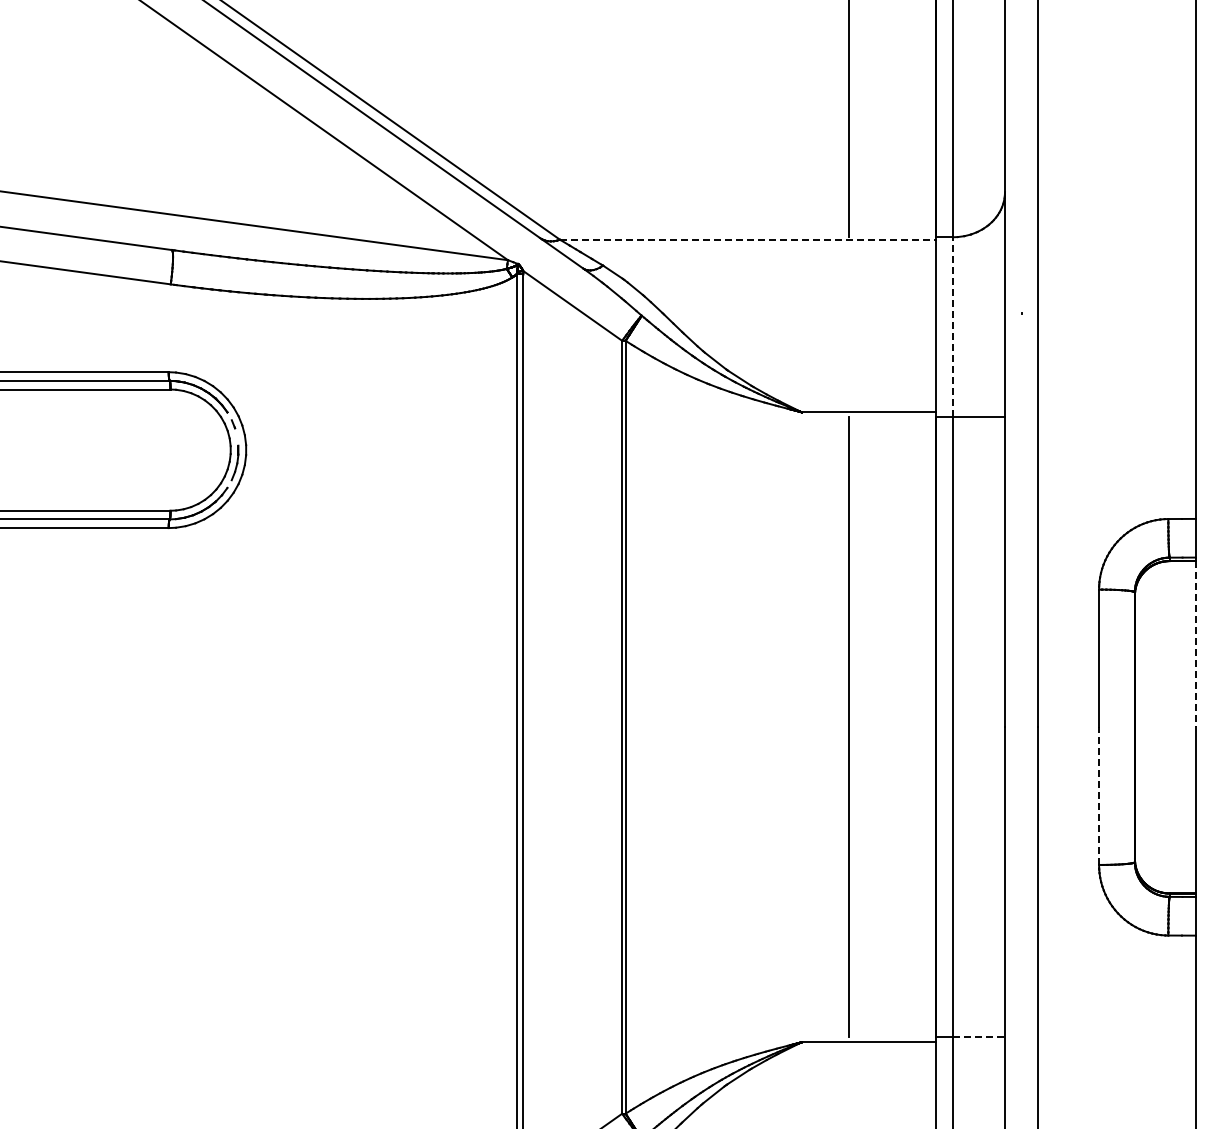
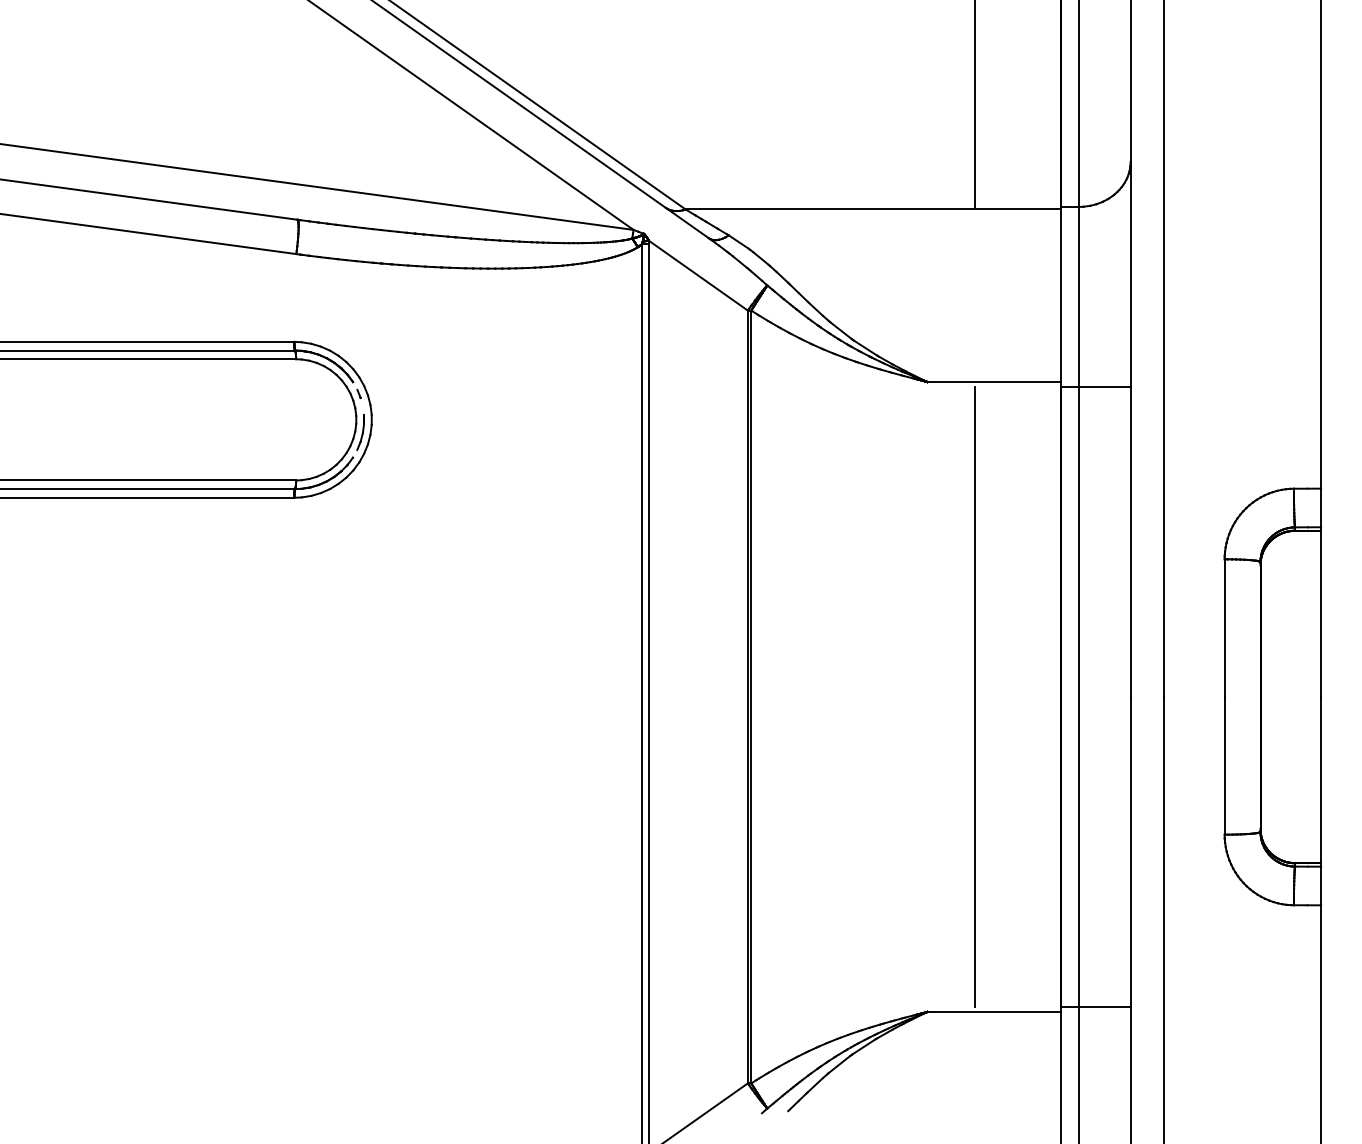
line: (747, 239) -> (873, 209), dashed -> solid
line: (952, 326) -> (1078, 296), dashed -> solid
line: (1195, 644) -> (1321, 614), dashed -> solid
line: (1098, 795) -> (1224, 765), dashed -> solid
line: (978, 1037) -> (1104, 1007), dashed -> solid

